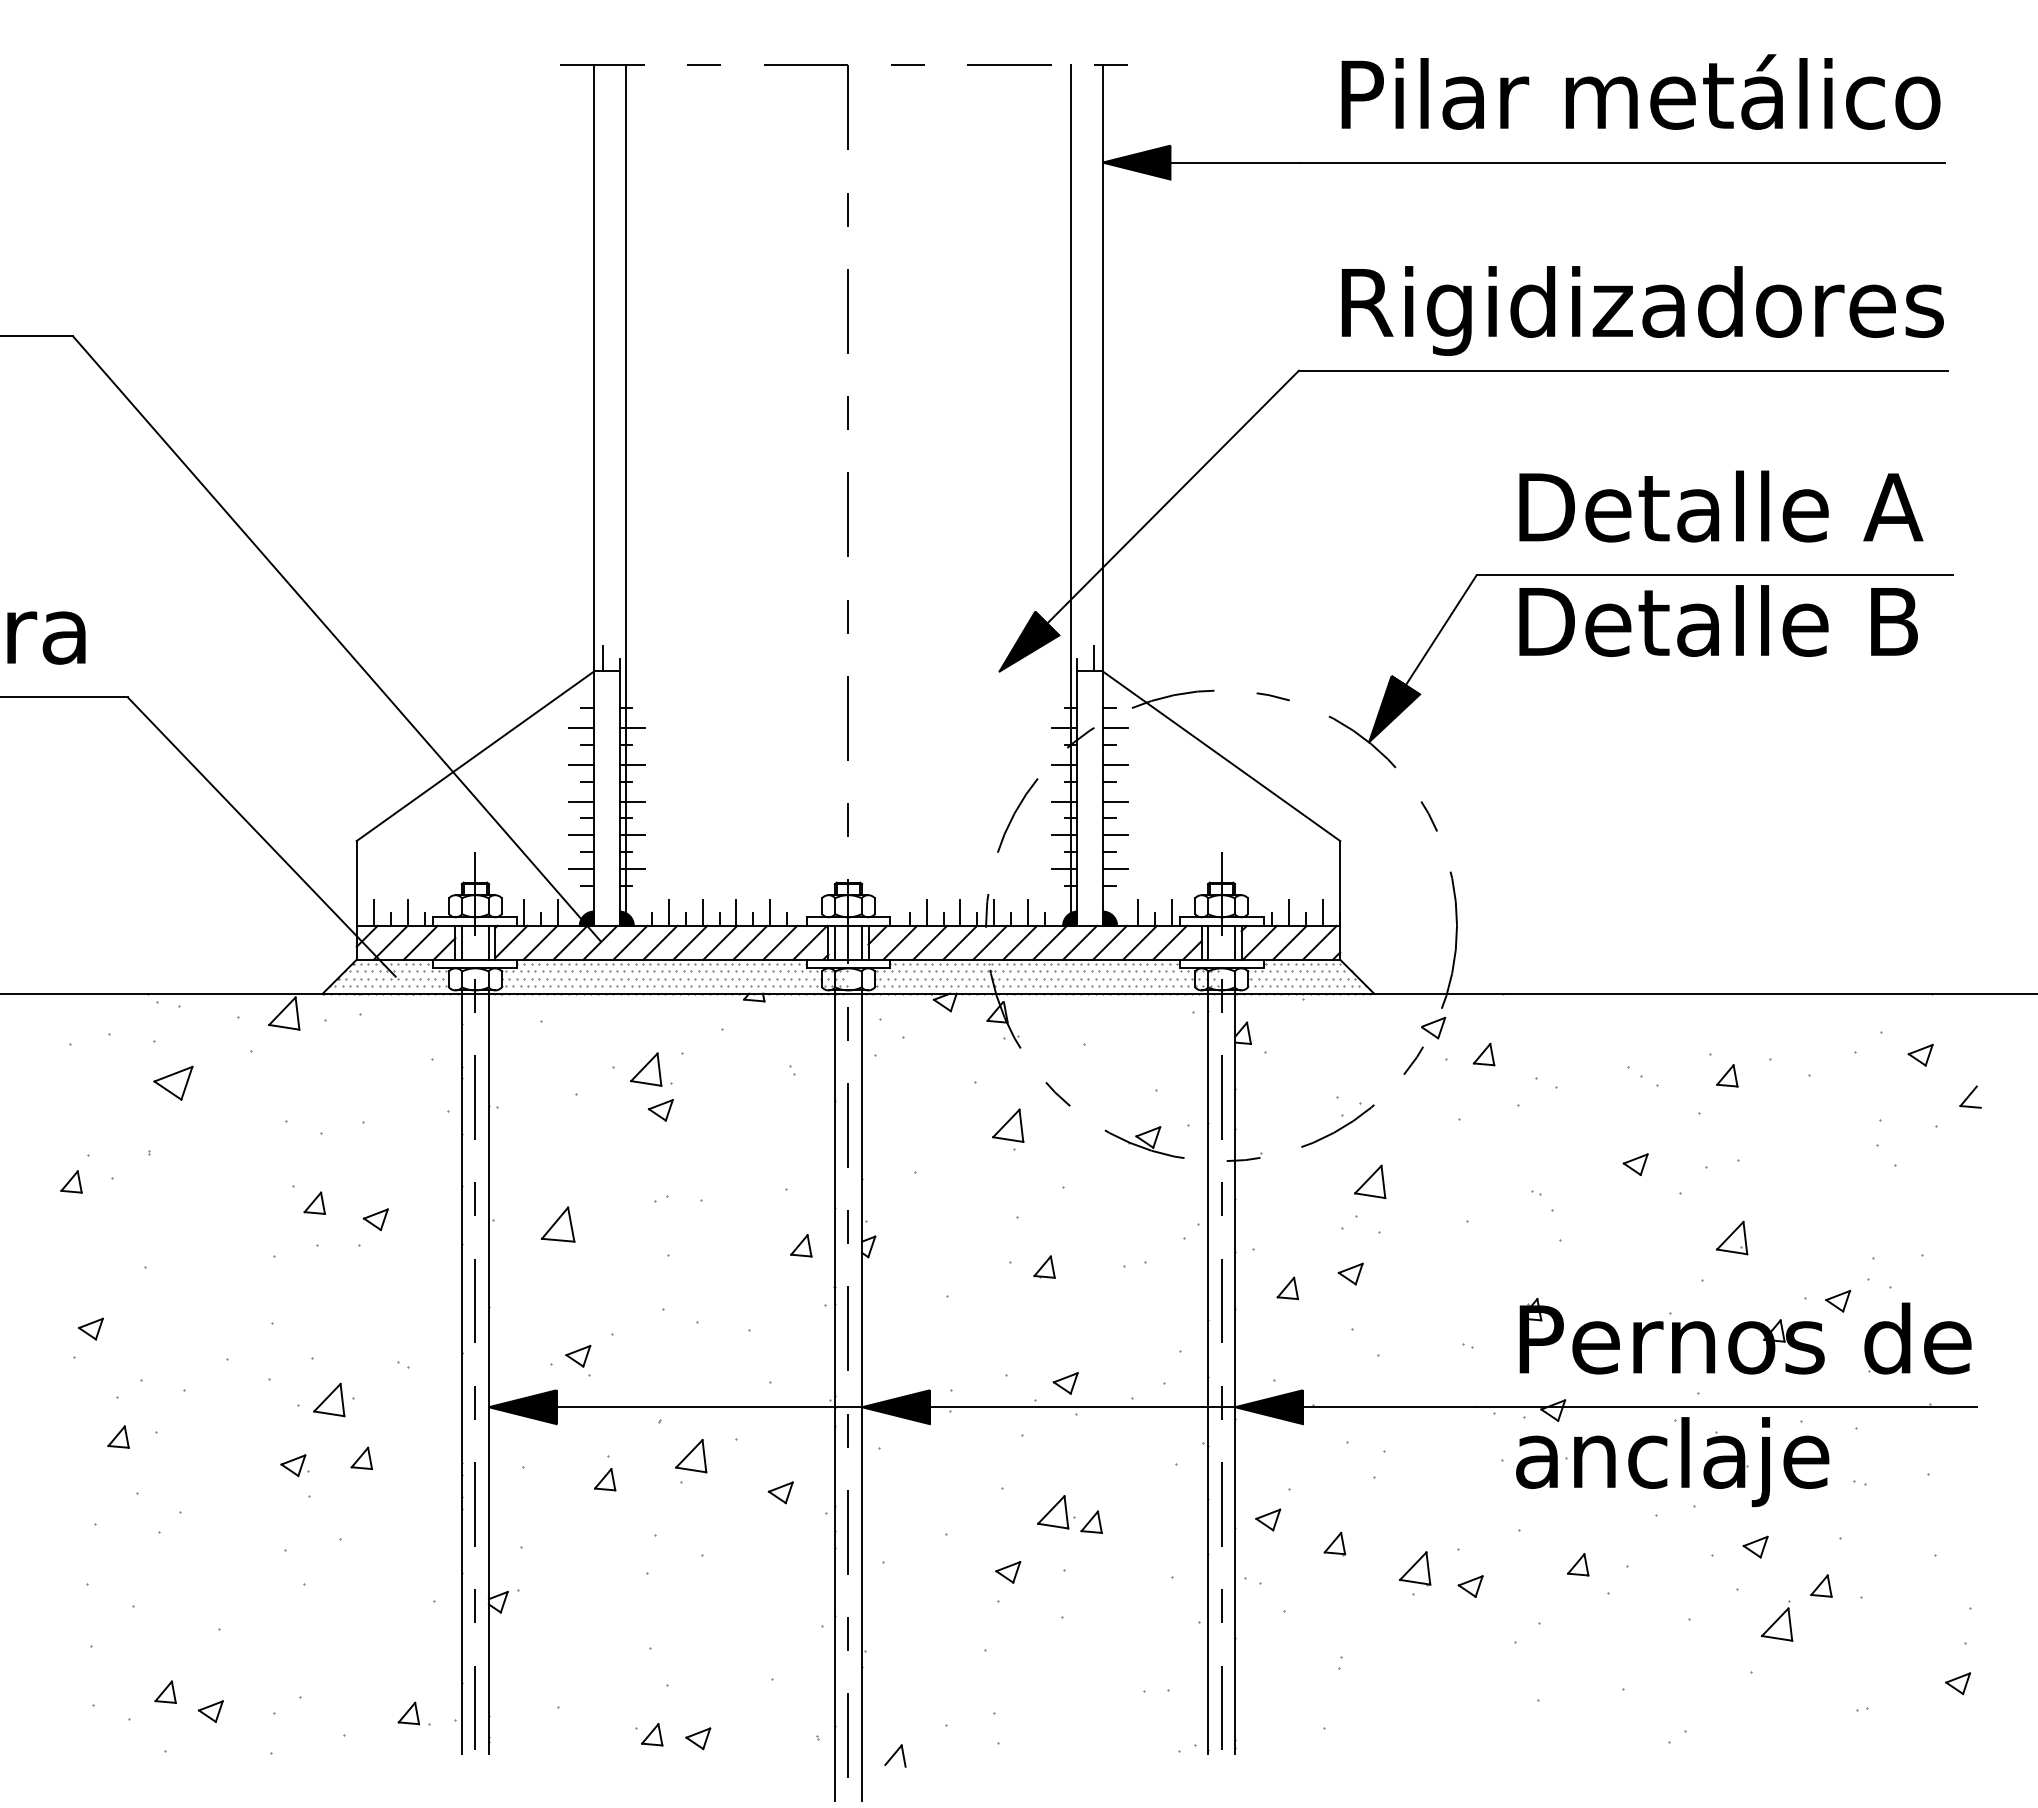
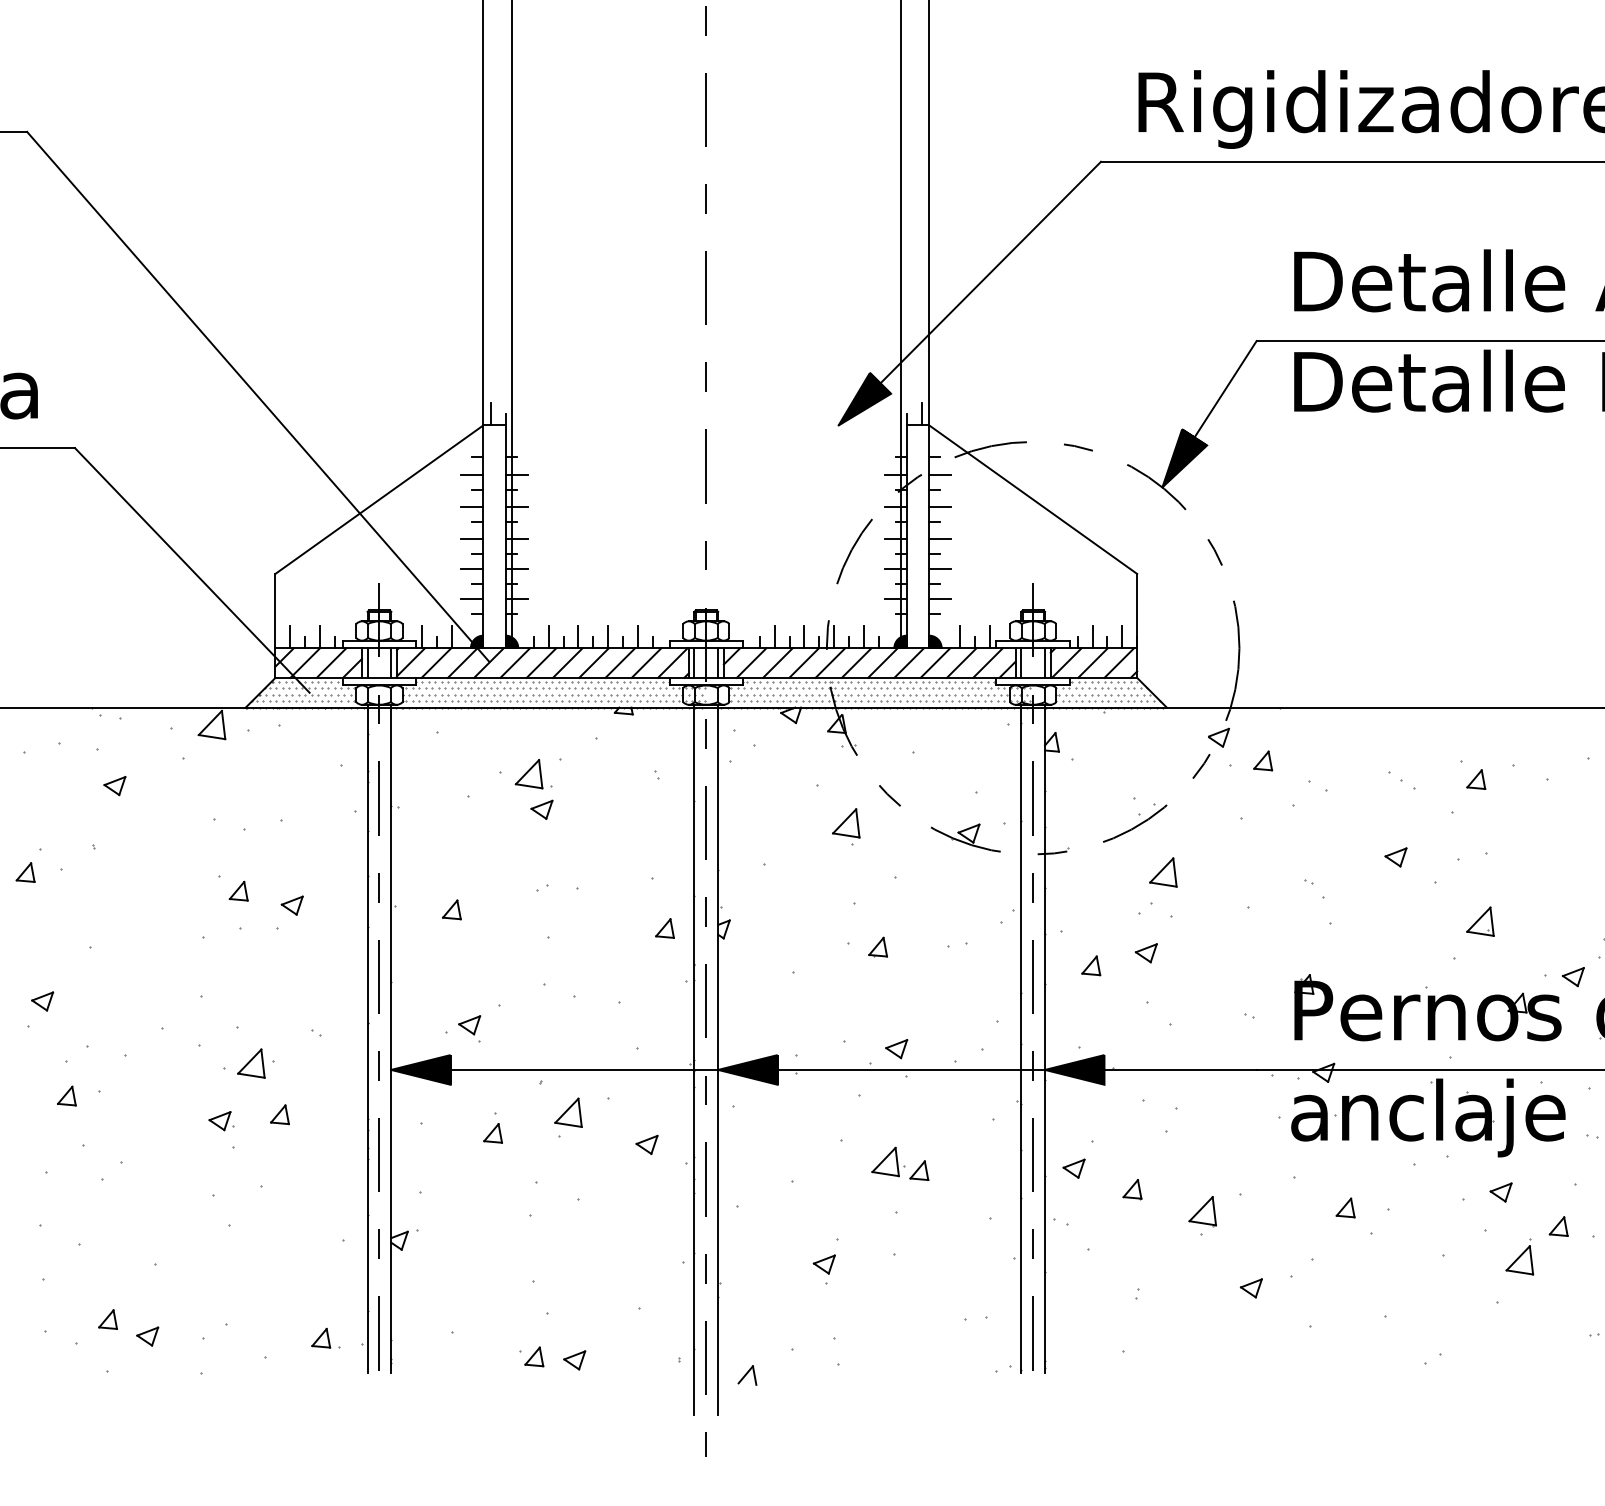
part: (173, 1082) -> (114, 785), size x0.62
part: (557, 1224) -> (451, 909), size x0.62
part: (1008, 1572) -> (824, 1264), moved
part: (1470, 1586) -> (1251, 1288), moved

